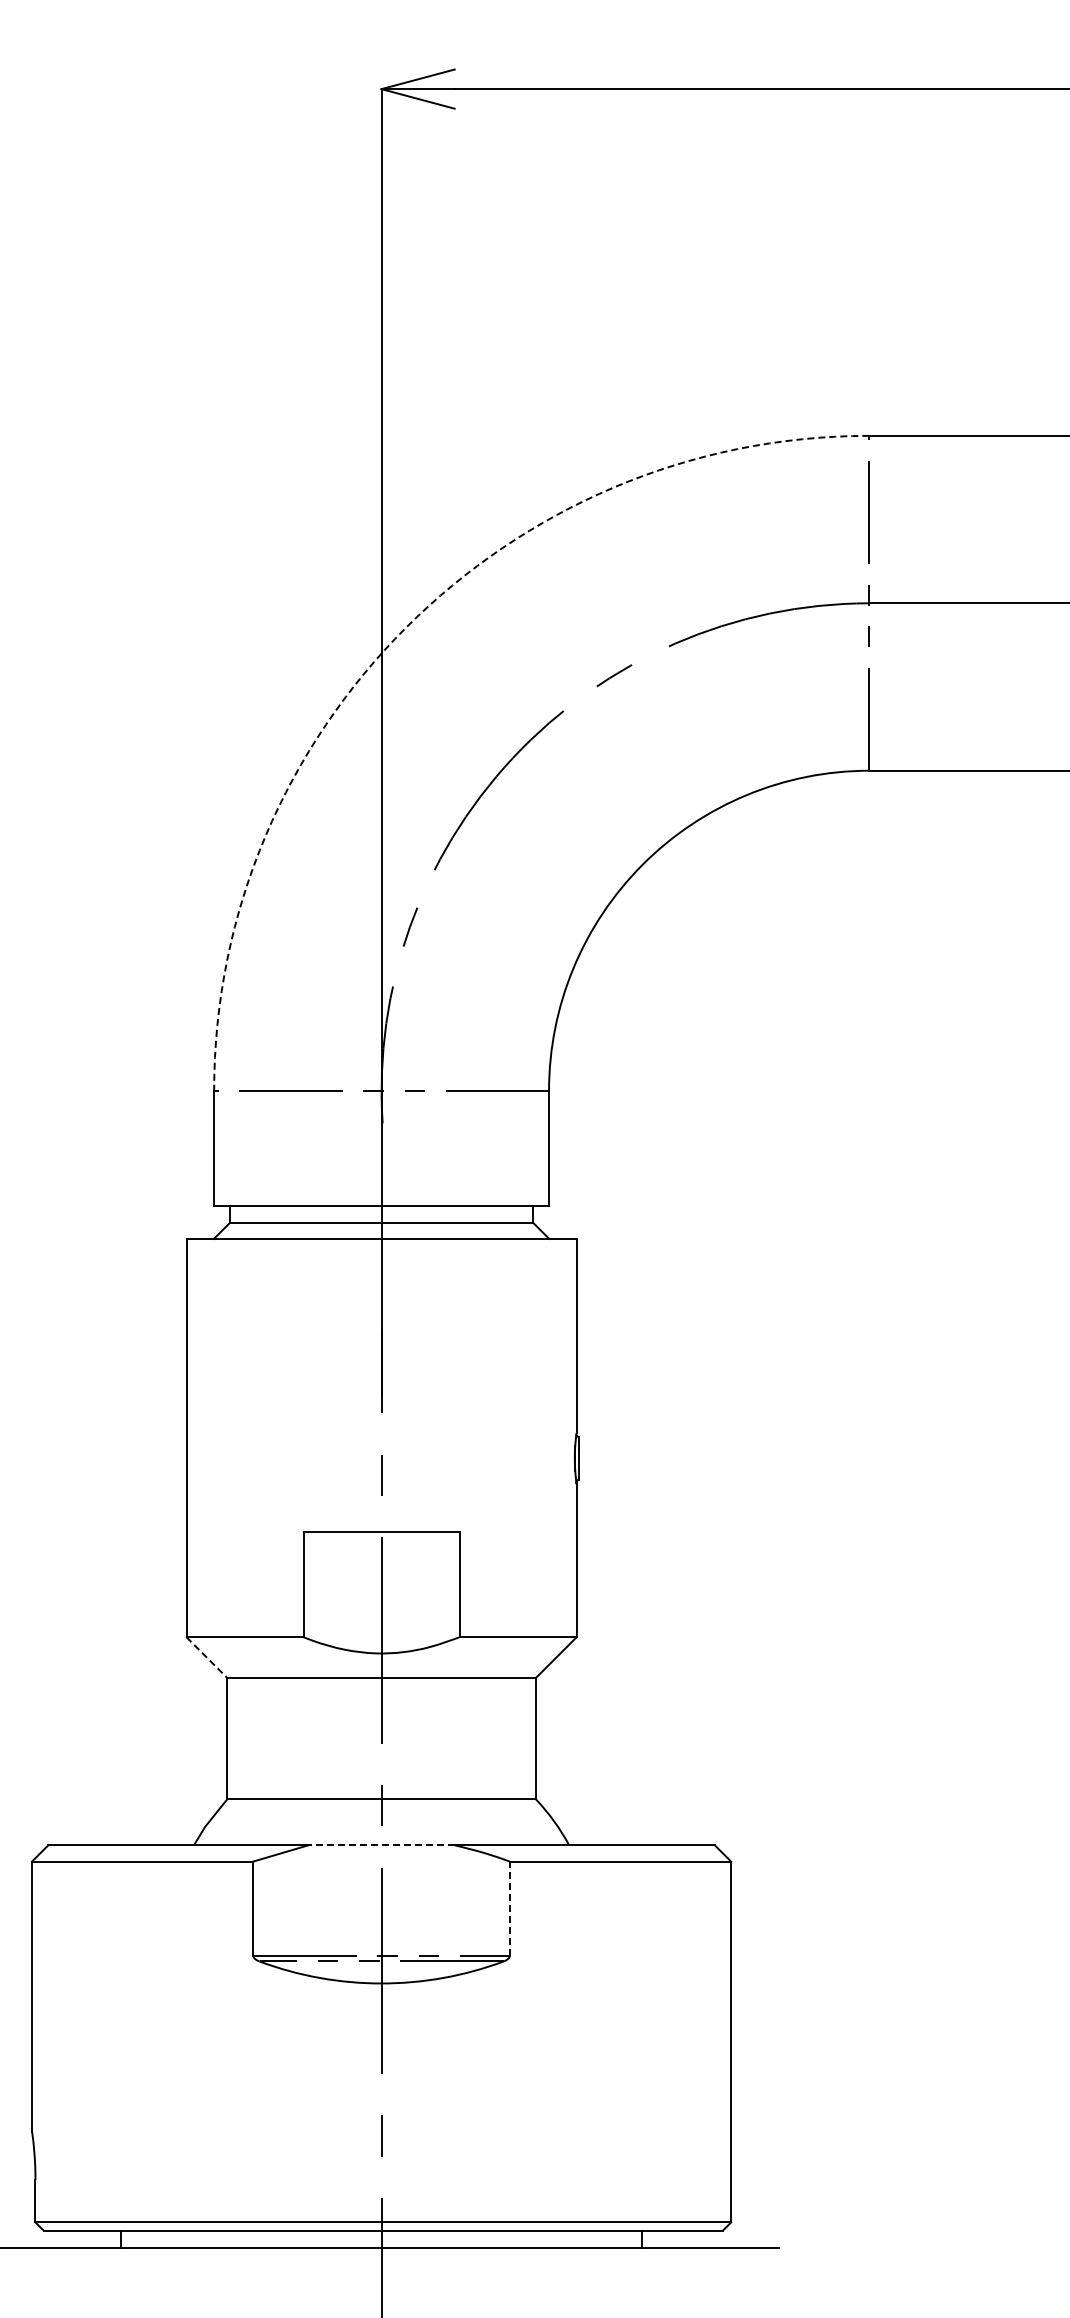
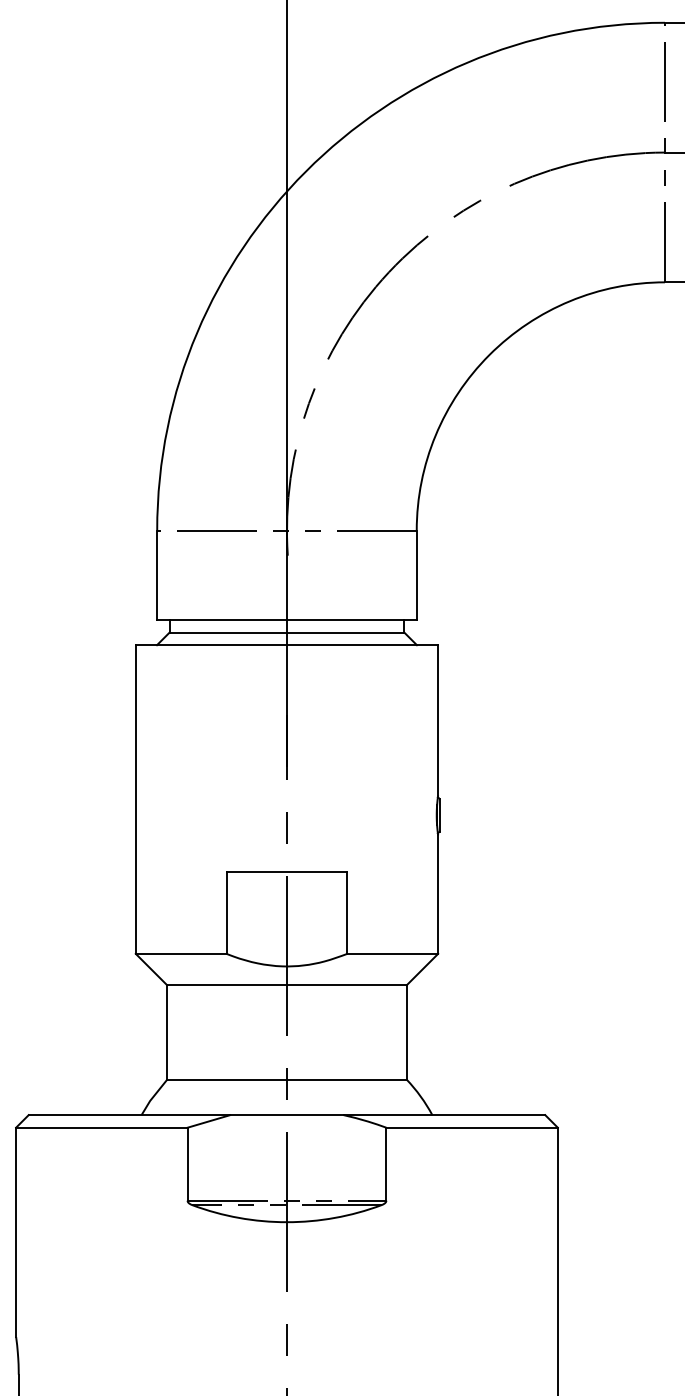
arc: (406, 627) -> (306, 171), dashed -> solid
line: (206, 1657) -> (151, 969), dashed -> solid
line: (381, 1845) -> (286, 1115), dashed -> solid
line: (509, 1908) -> (386, 1164), dashed -> solid

